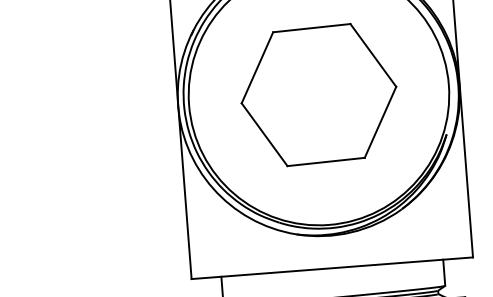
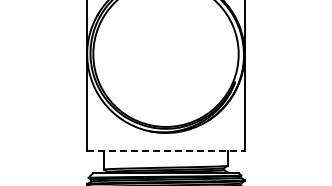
part: (318, 95) -> (165, 54), removed
line: (333, 268) -> (166, 151), solid -> dashed

